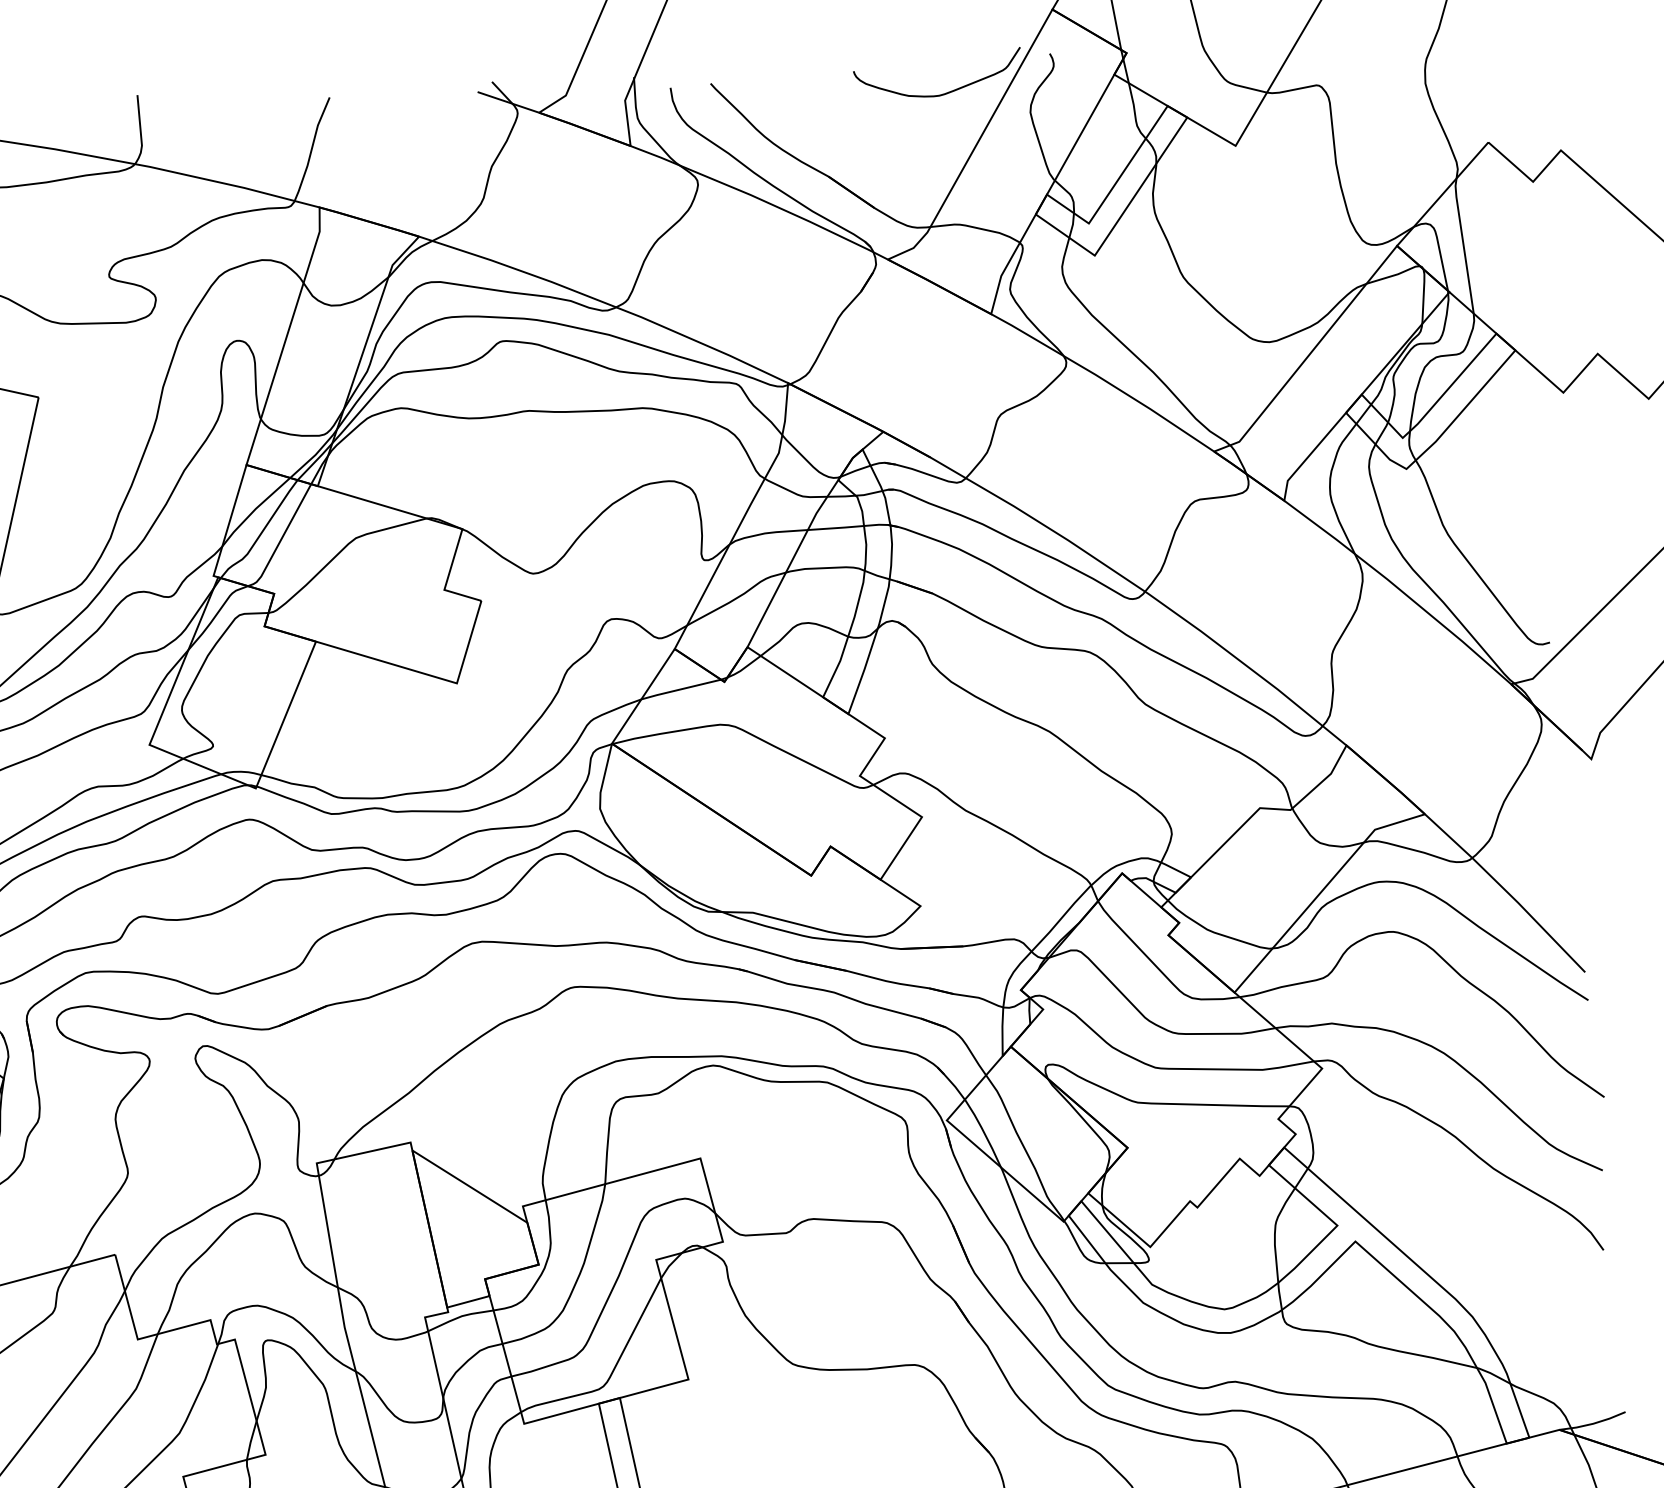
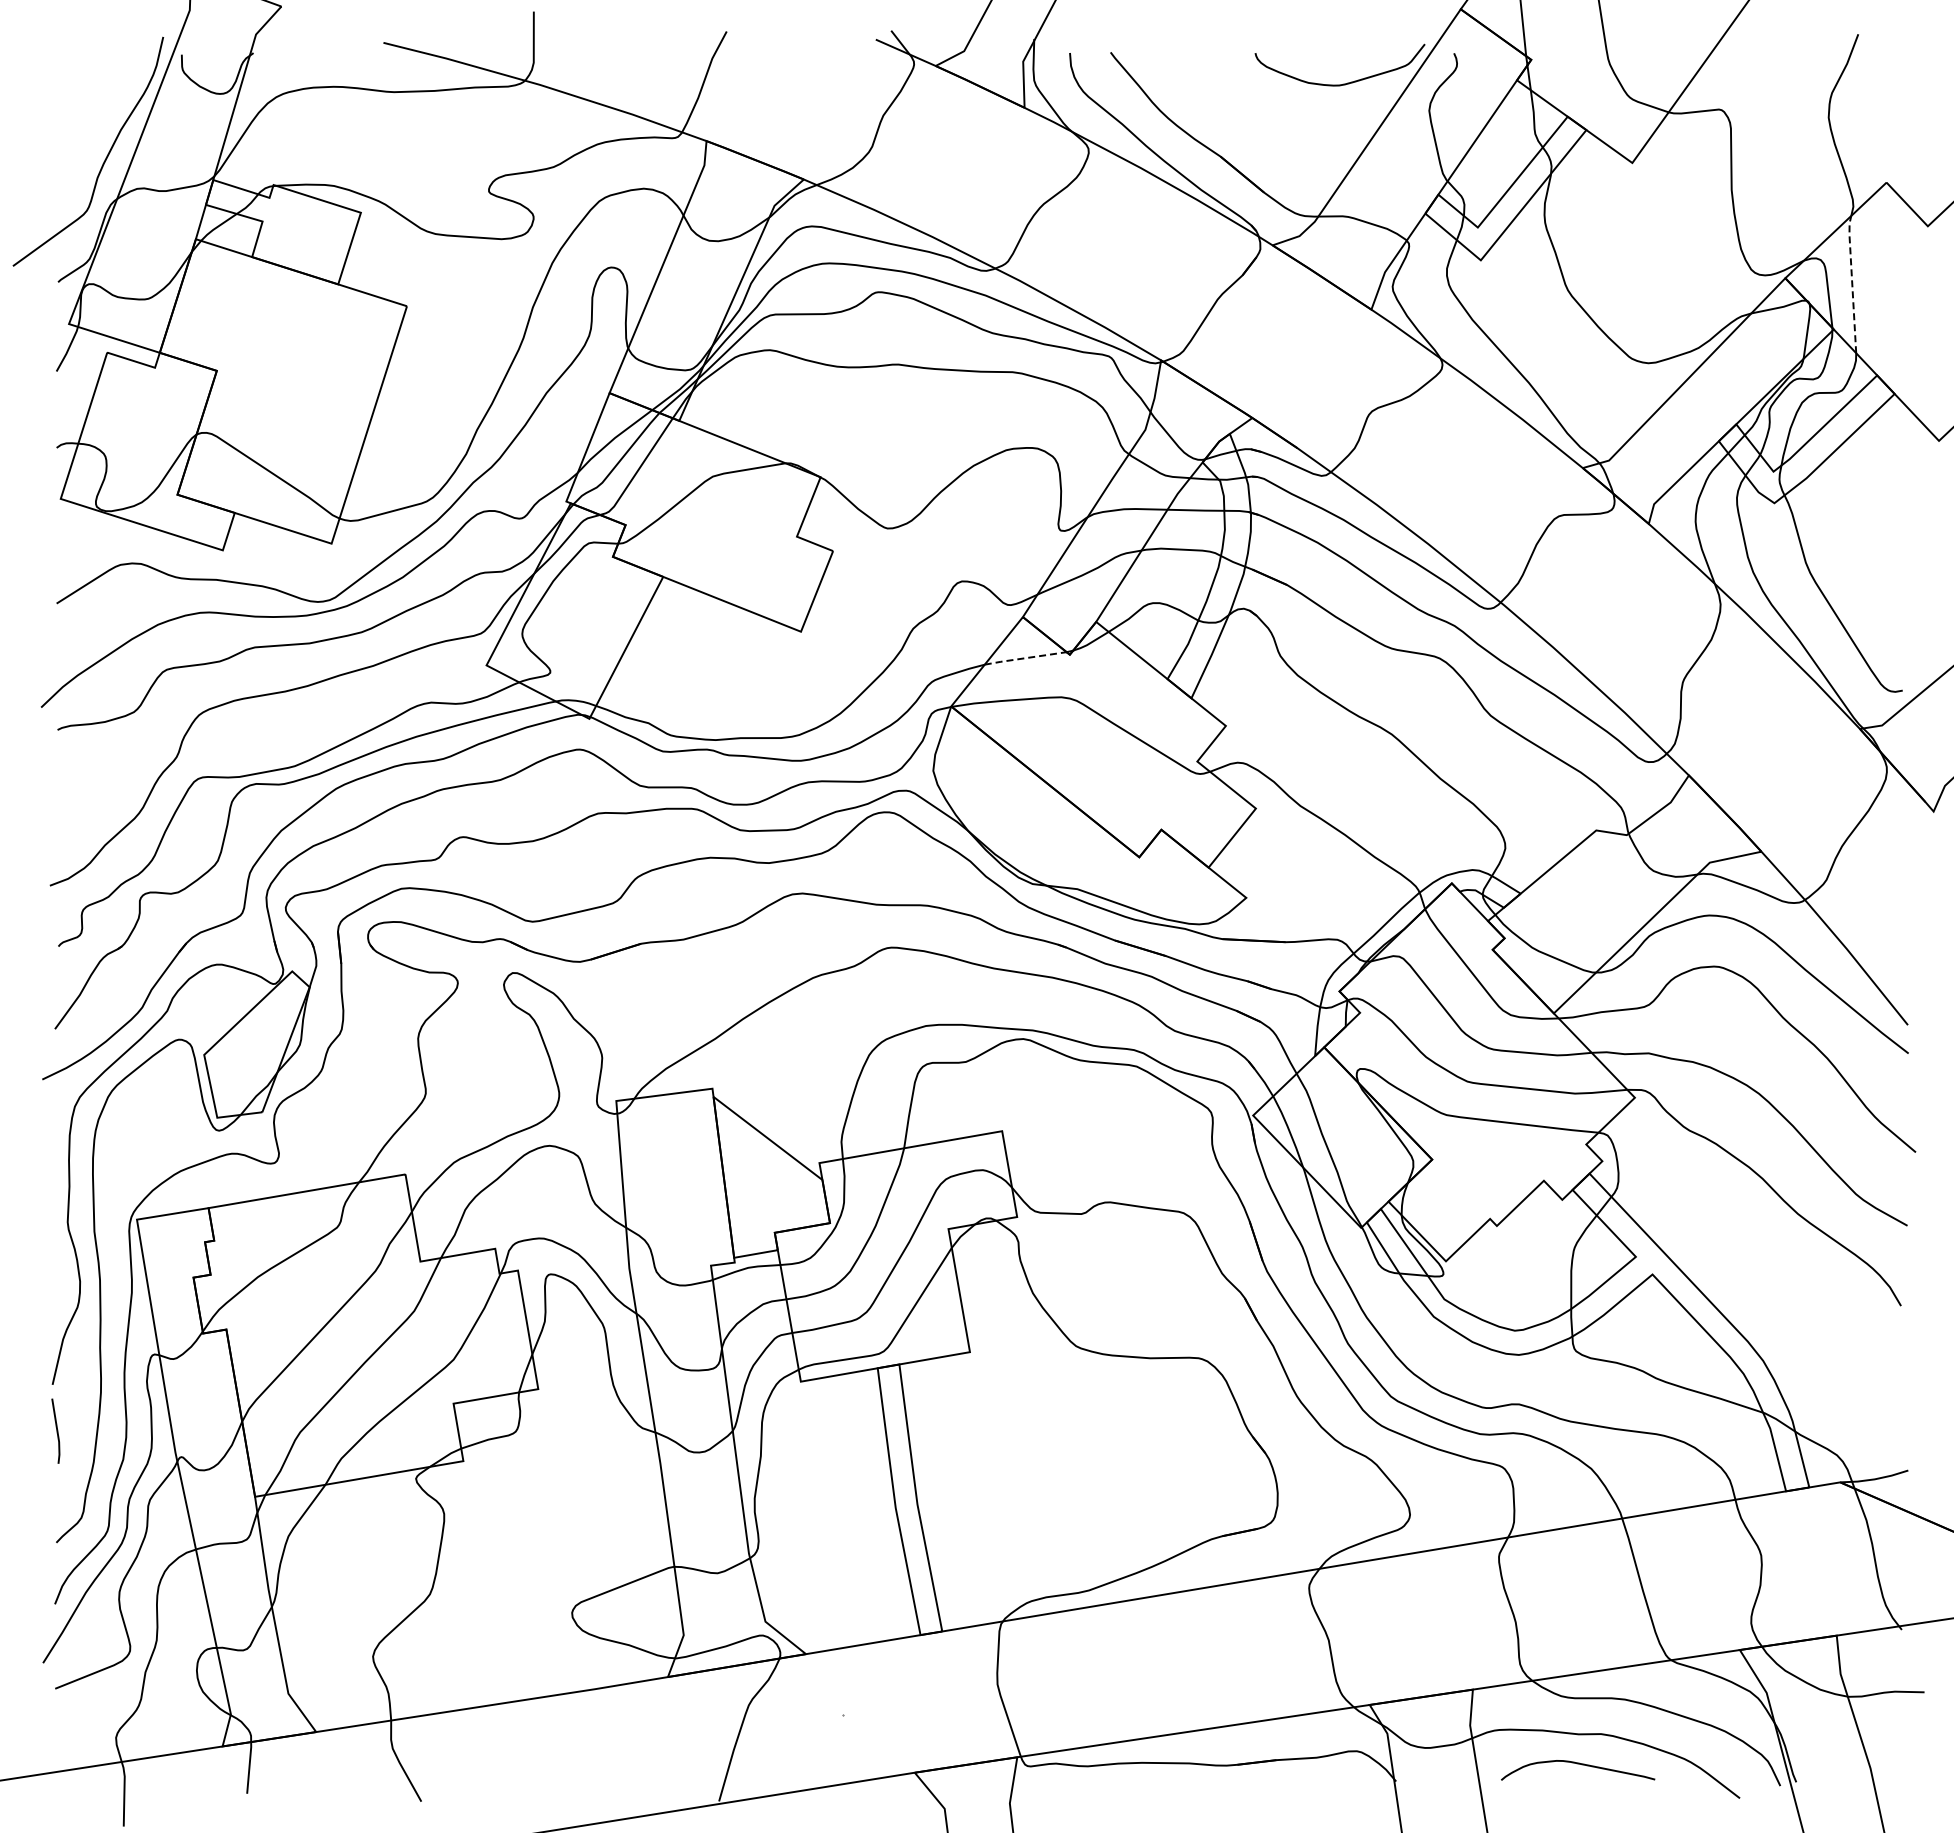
line: (1463, 244) -> (1852, 282), solid -> dashed
line: (681, 689) -> (1025, 658), solid -> dashed

